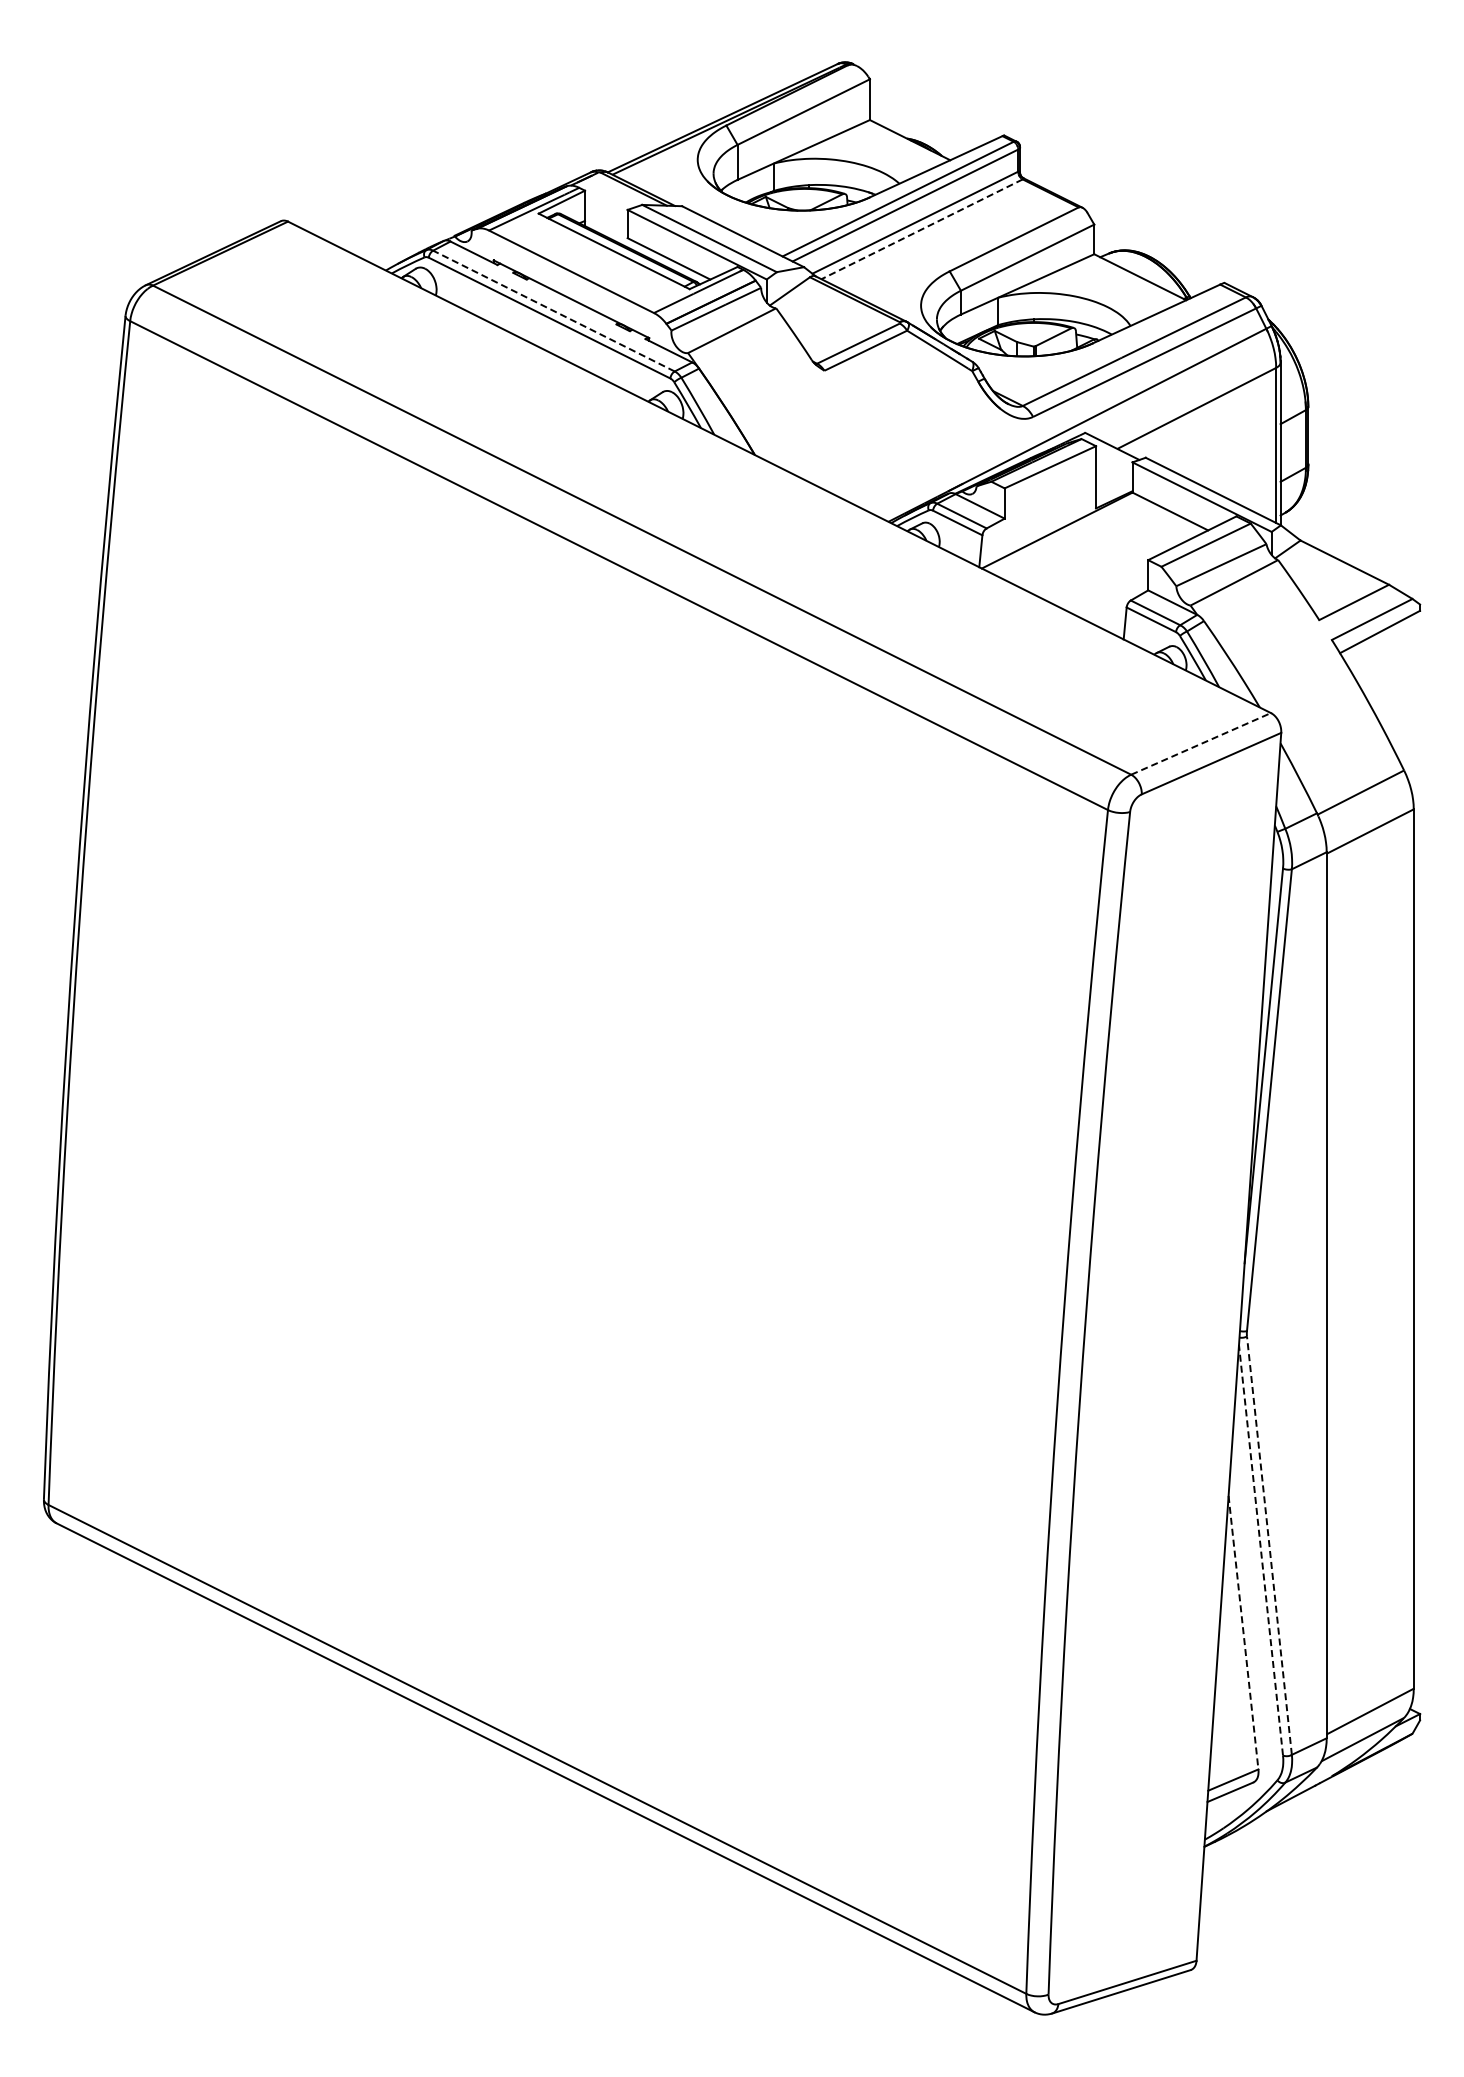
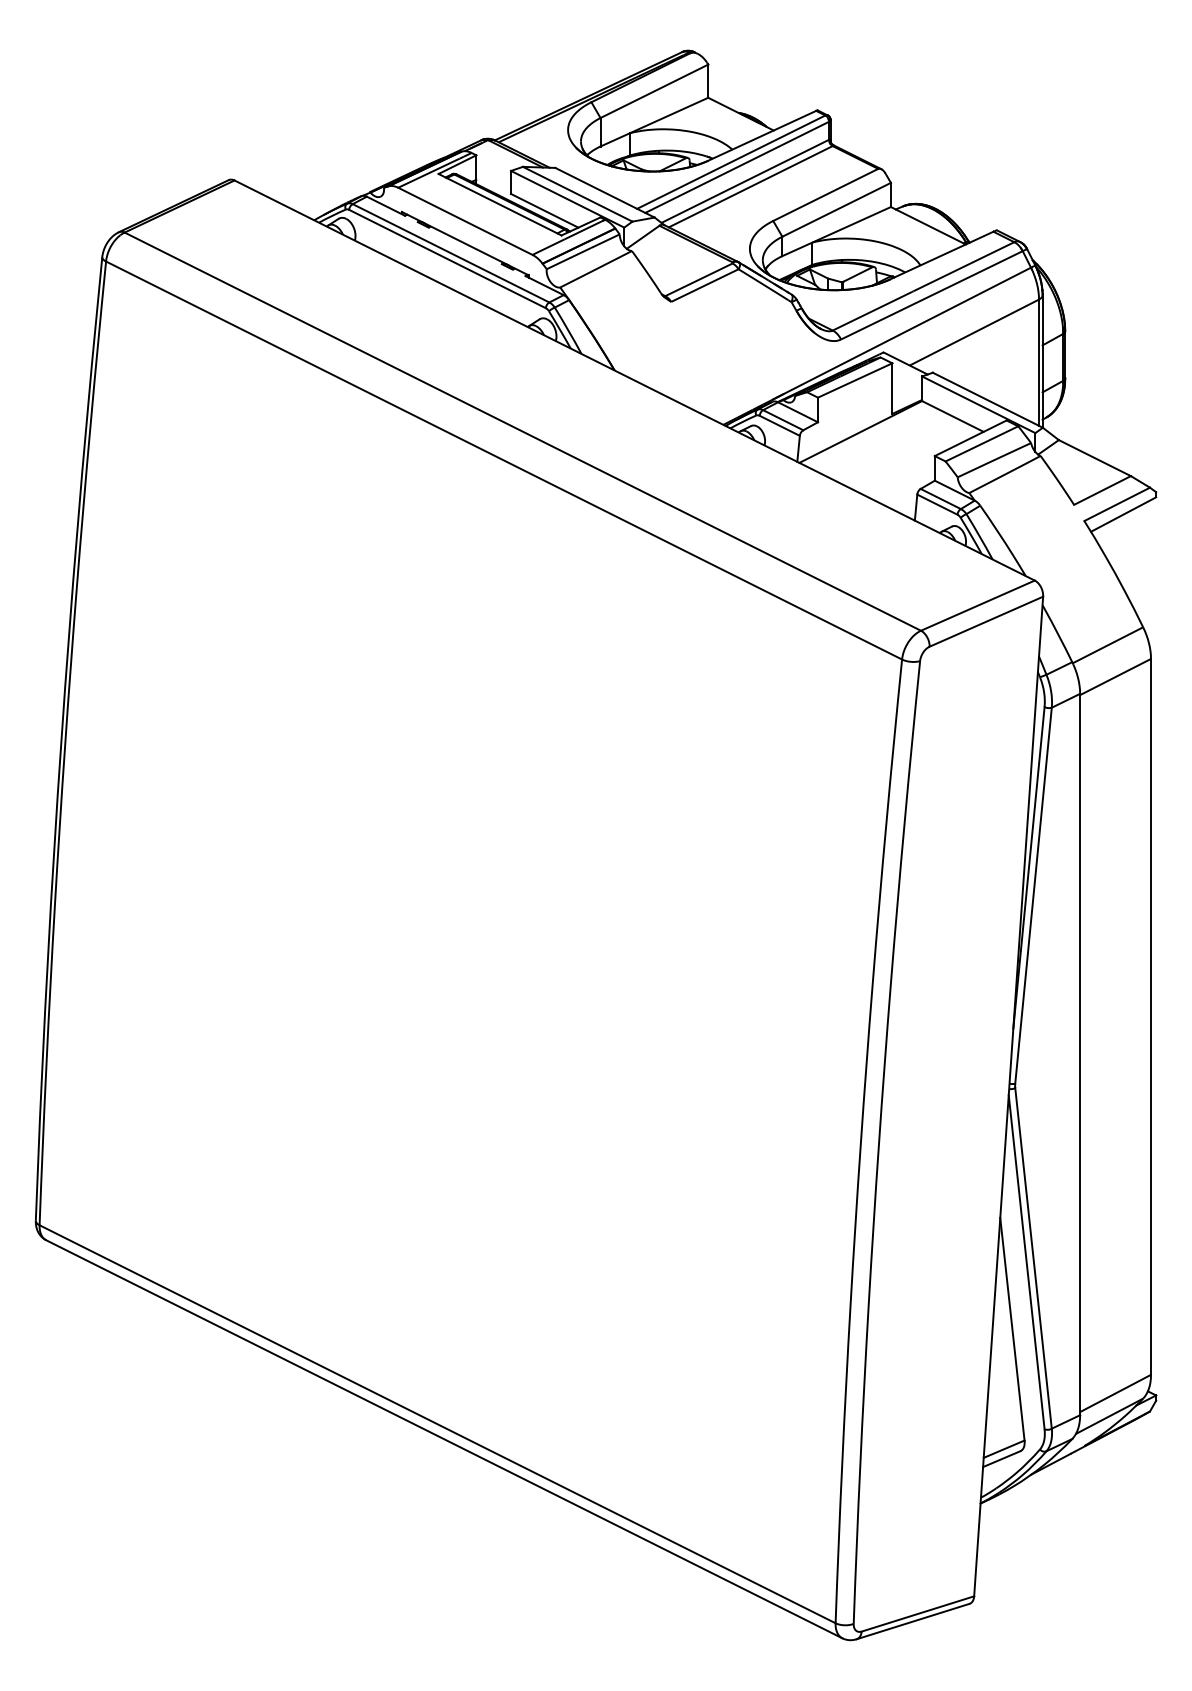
line: (921, 229) -> (750, 186), dashed -> solid
line: (553, 310) -> (450, 252), dashed -> solid
line: (1201, 743) -> (978, 605), dashed -> solid
line: (1269, 1545) -> (1033, 1258), dashed -> solid
line: (1260, 1549) -> (1026, 1261), dashed -> solid
line: (1243, 1632) -> (1012, 1329), dashed -> solid

